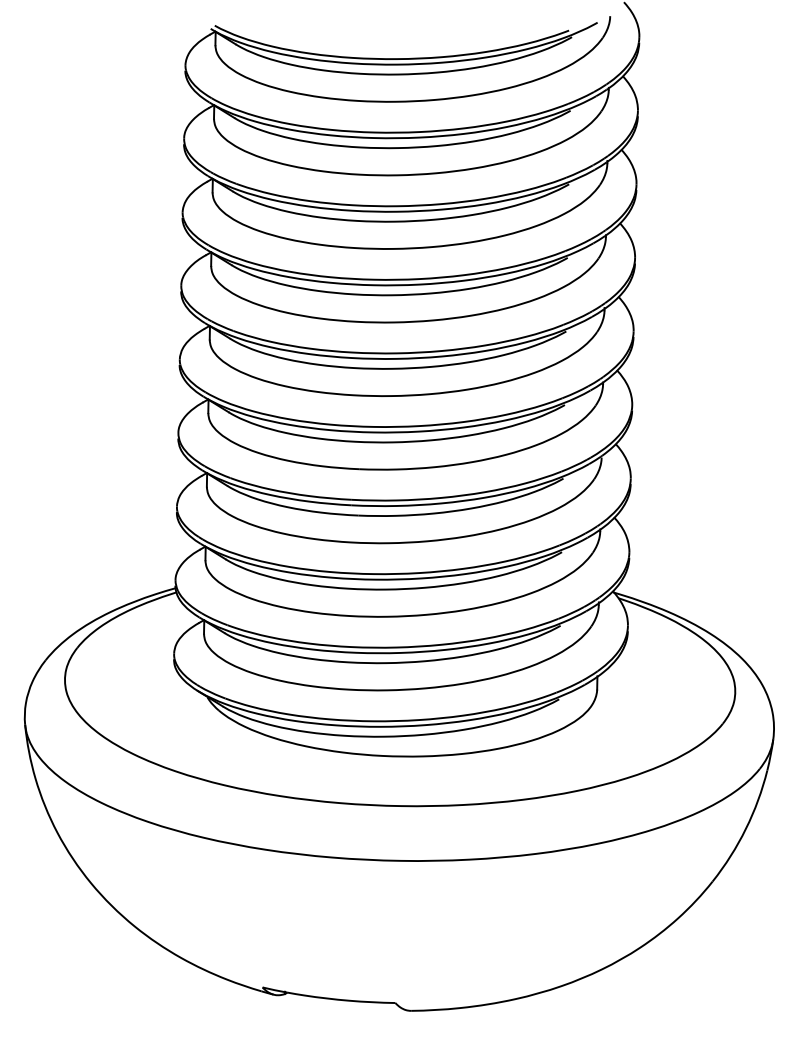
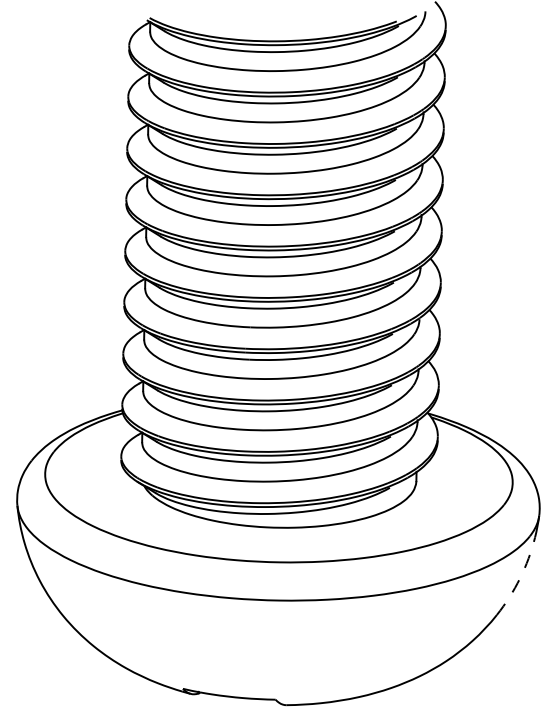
arc: (746, 829) -> (520, 578), solid -> dashed

